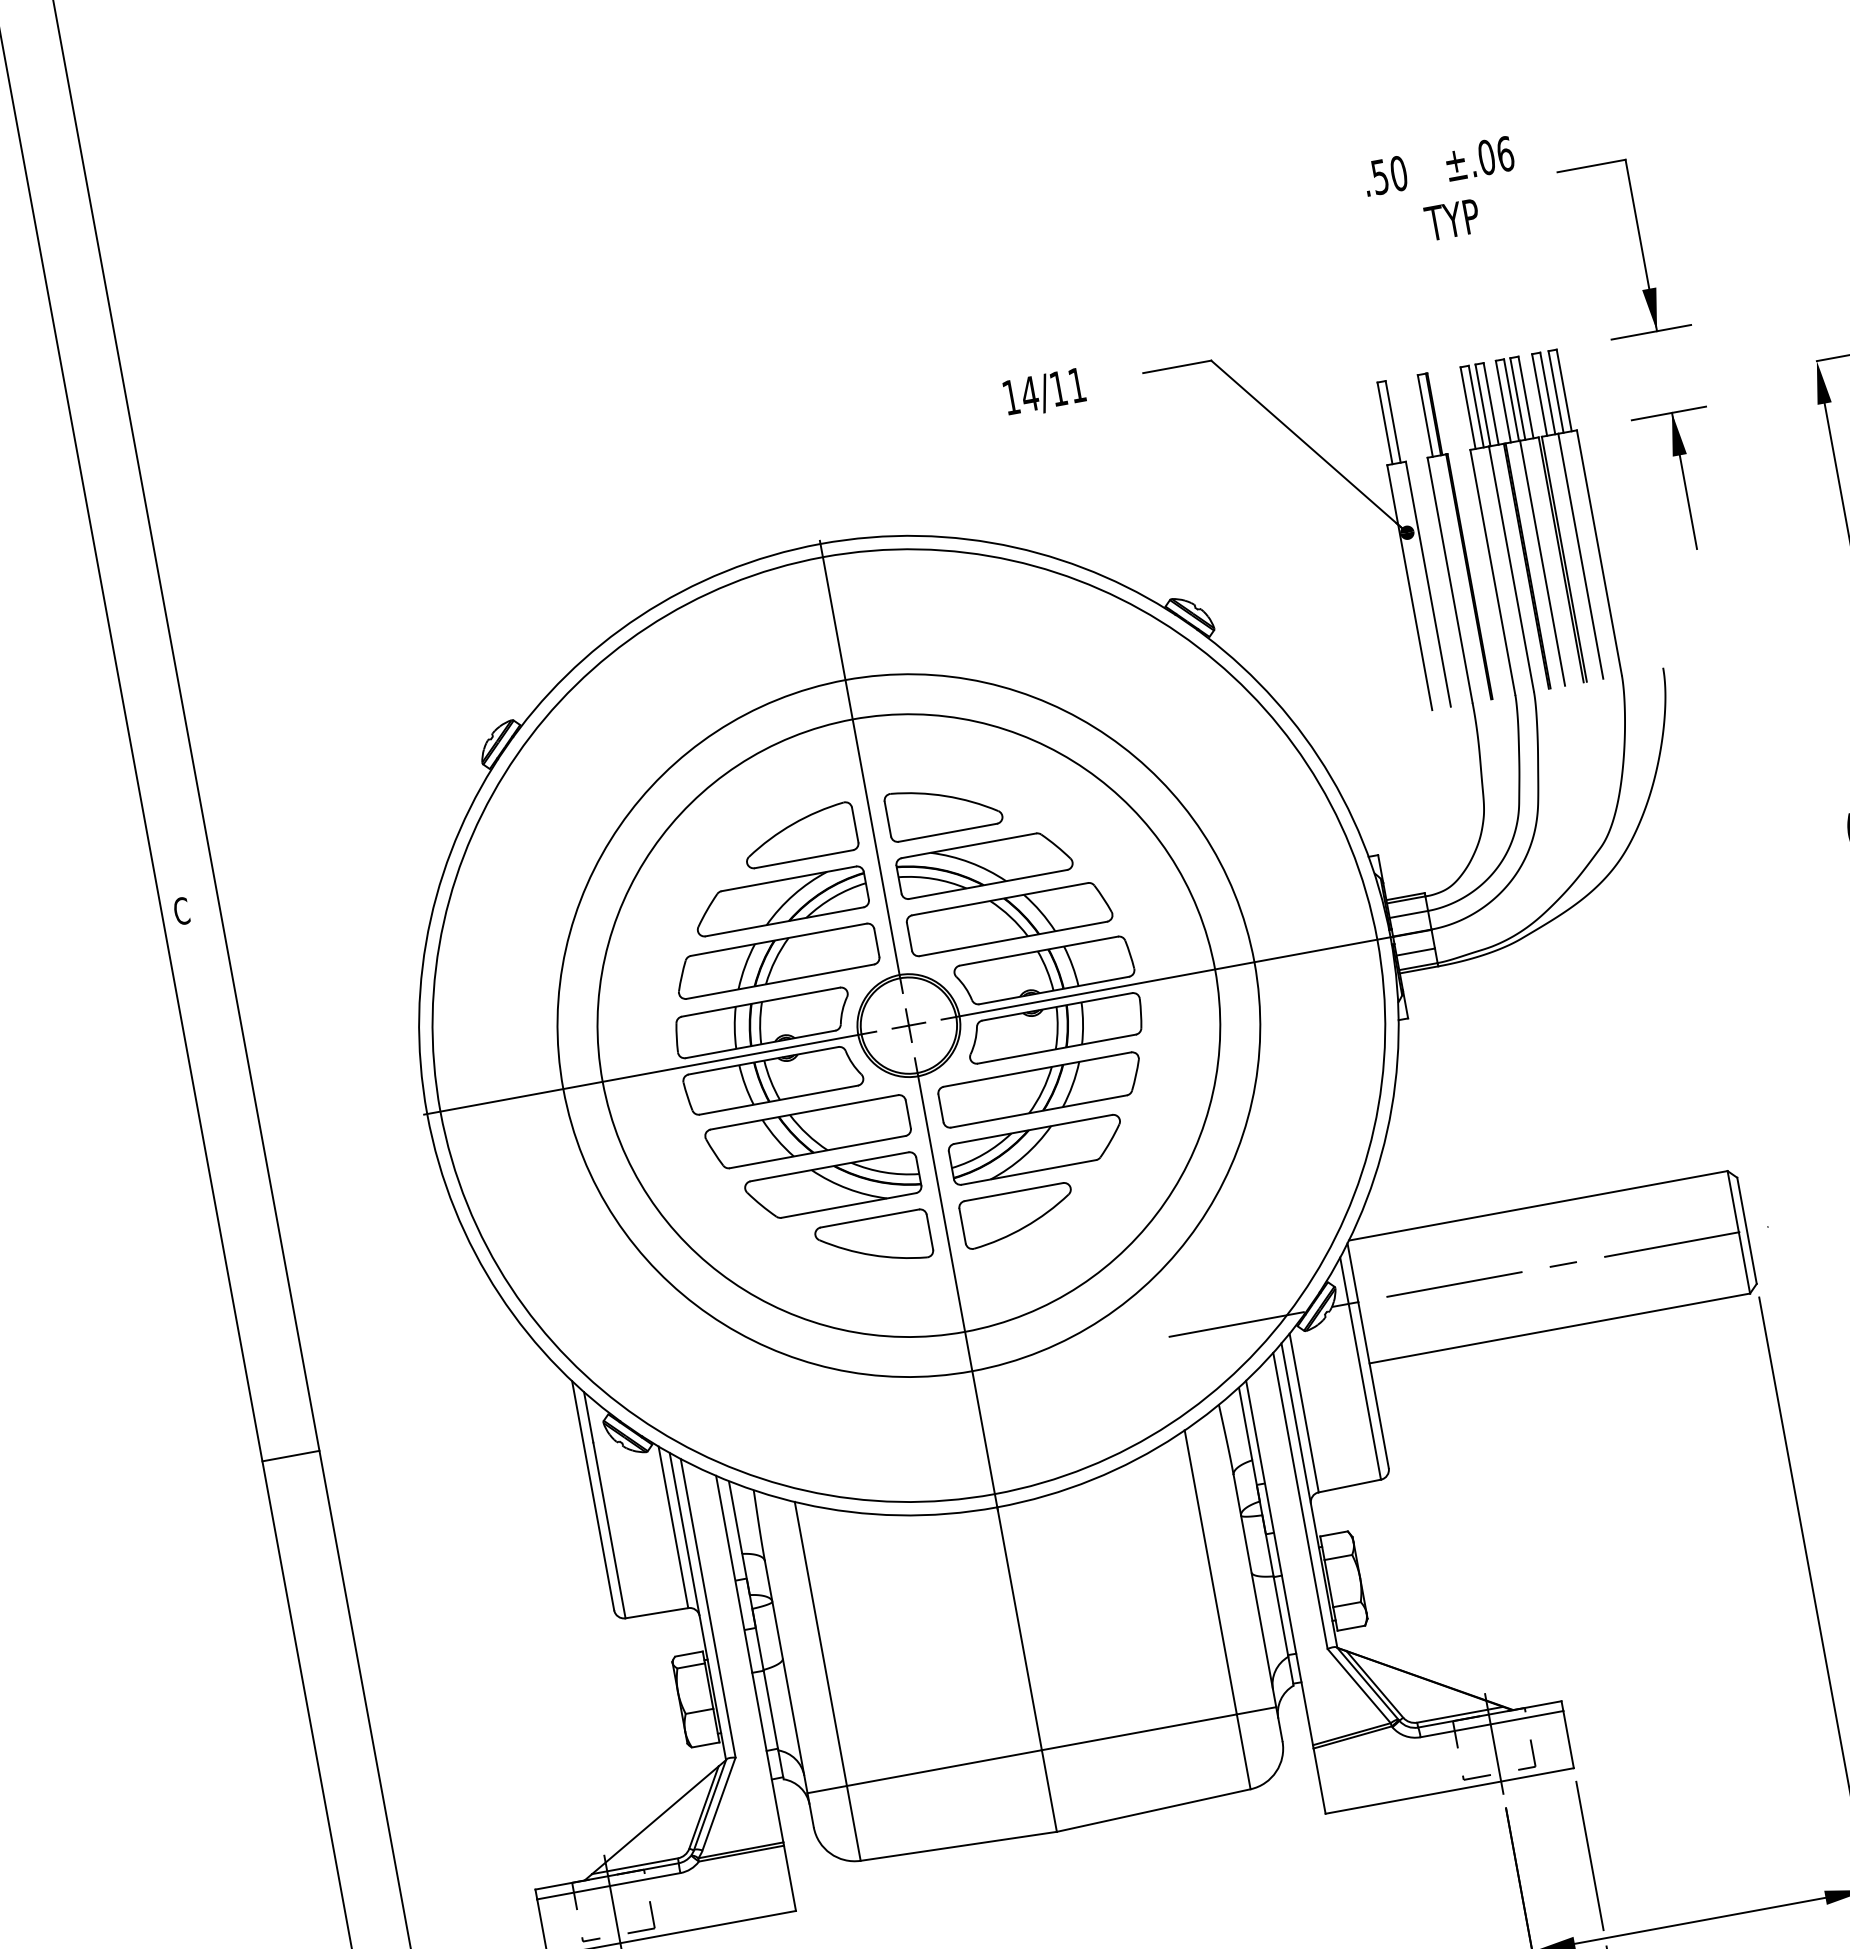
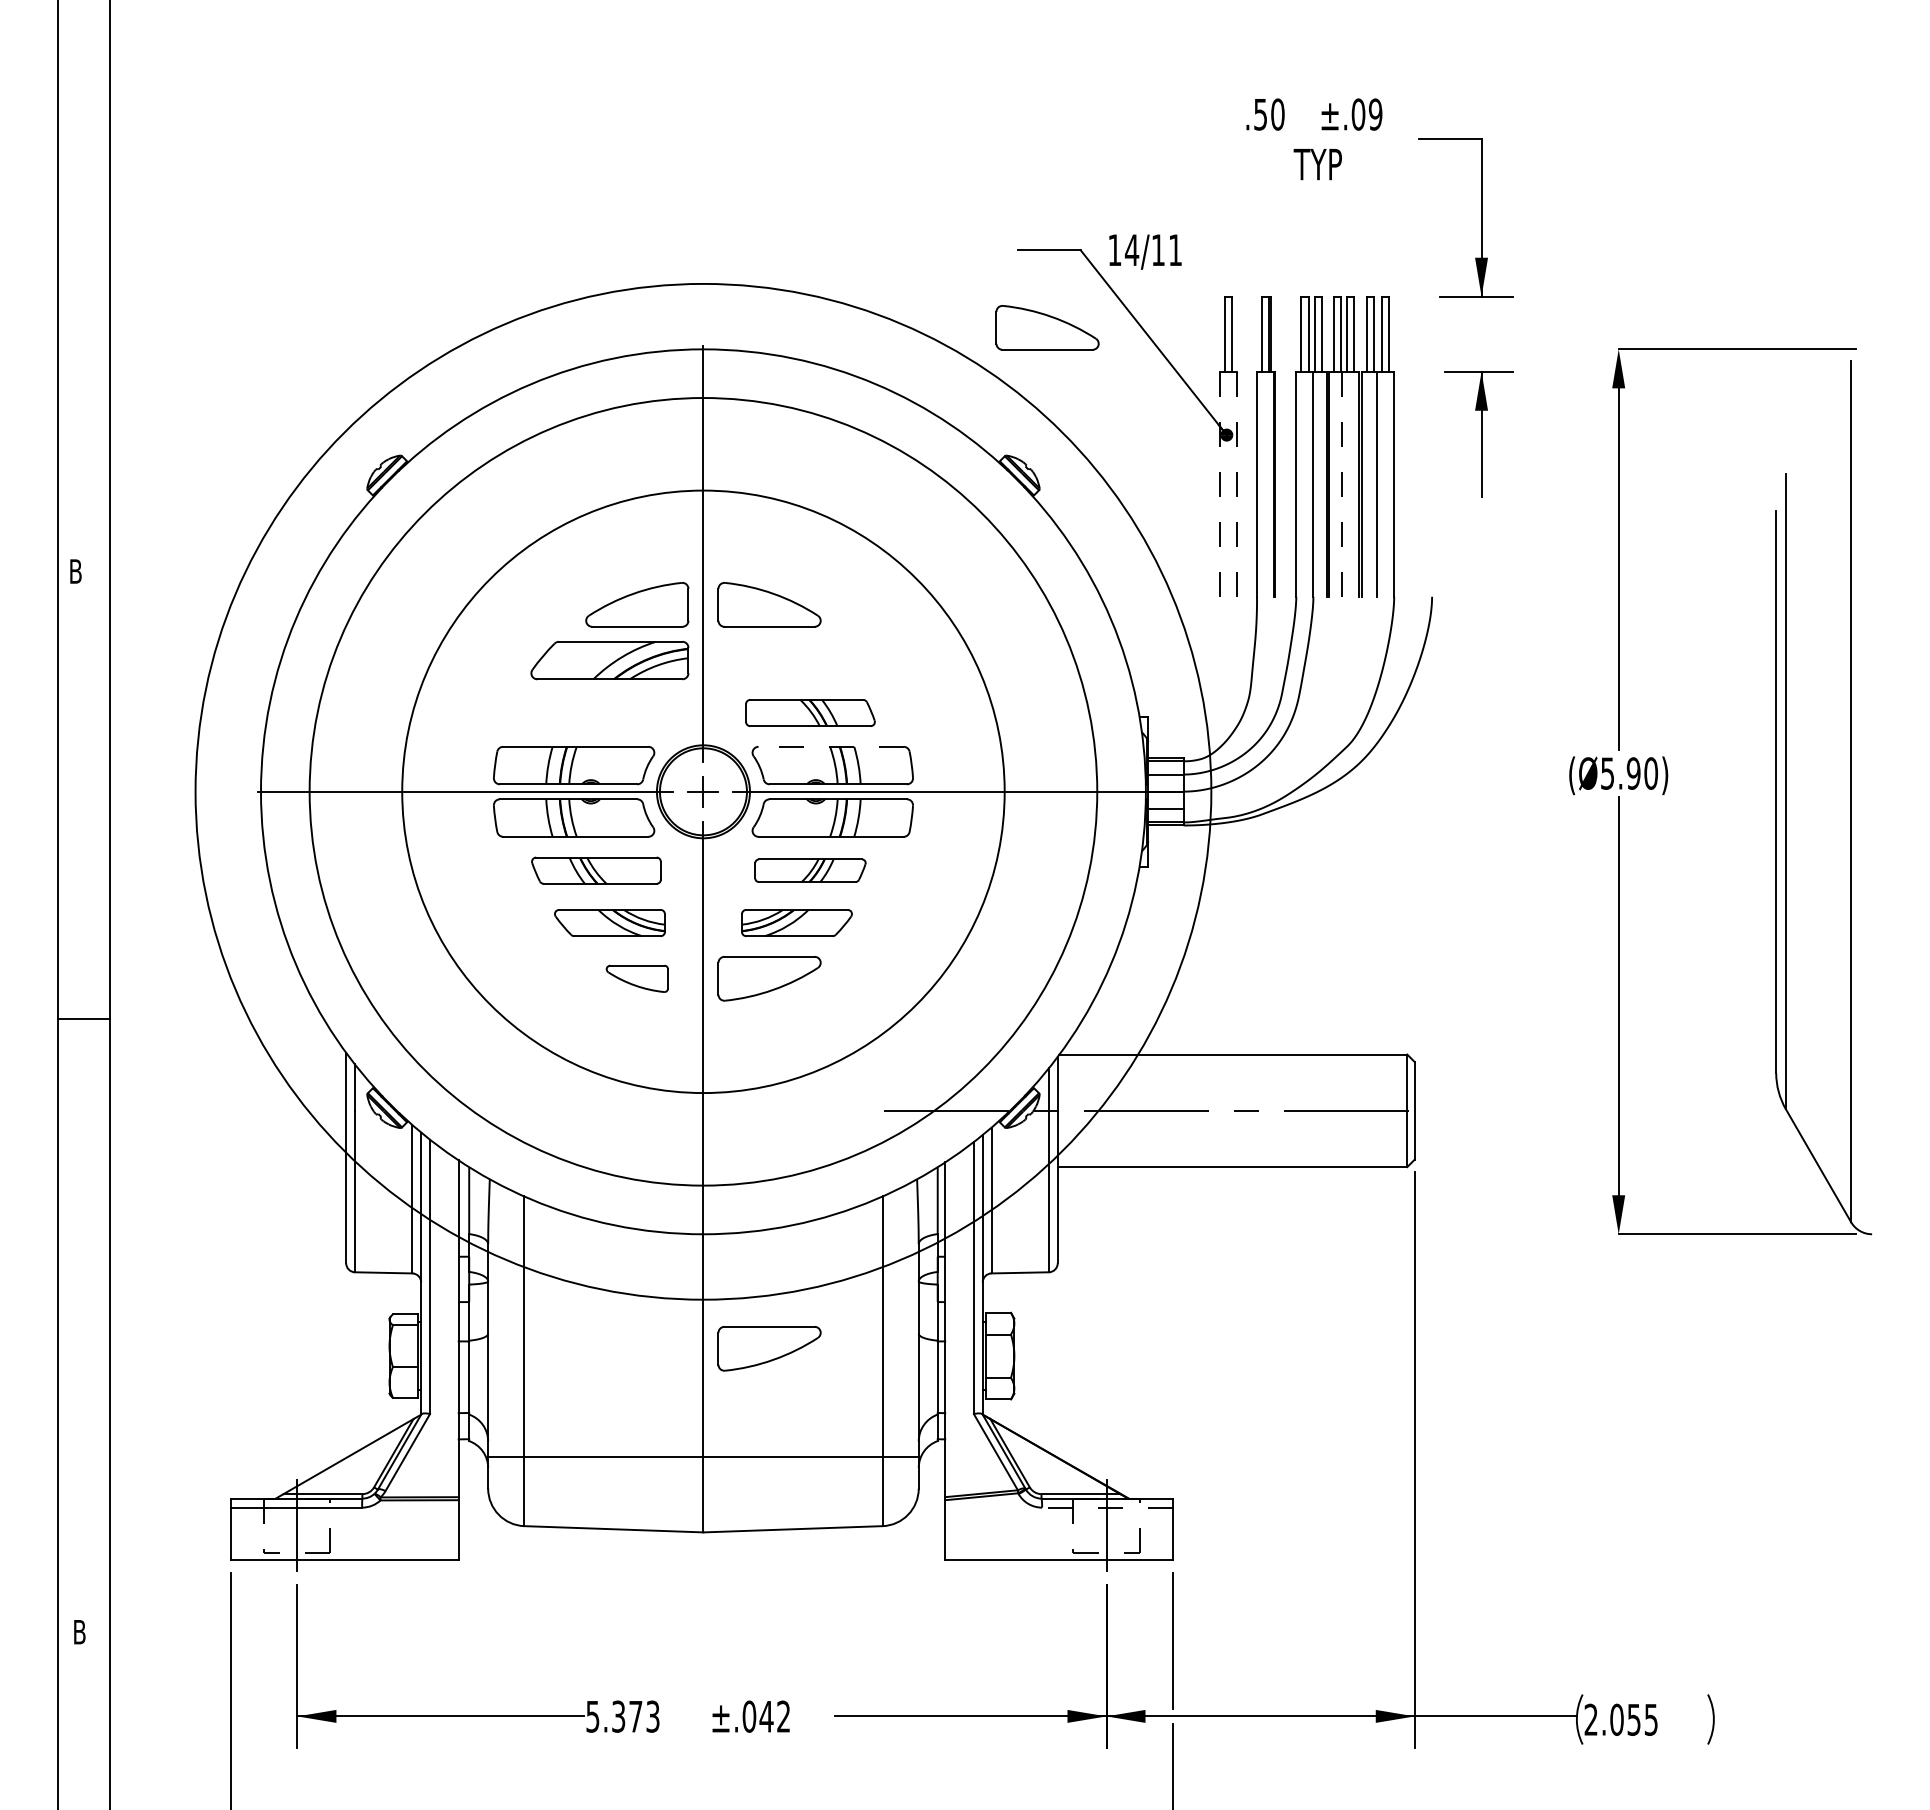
text: (1505, 154) -> (1375, 114), ±.06 -> ±.09
text: (1044, 392) -> (1145, 251), moved
part: (1190, 451) -> (1047, 327), added
line: (1542, 563) -> (1341, 484), solid -> dashed
line: (1428, 584) -> (1237, 484), solid -> dashed
line: (1409, 587) -> (1219, 484), solid -> dashed
part: (983, 864) -> (796, 660), removed
text: (181, 911) -> (75, 571), C -> B
part: (1009, 917) -> (810, 712), size x0.7
line: (1039, 950) -> (831, 746), solid -> dashed
part: (776, 960) -> (596, 712), removed
circle: (908, 1025) -> (703, 791), size x0.7
circle: (908, 1025) -> (703, 791), size x1.4
circle: (908, 1025) -> (703, 791), size x1.6
part: (1041, 1089) -> (810, 870), size x0.6
part: (808, 1132) -> (596, 870), size x0.7
part: (1036, 1149) -> (796, 922), size x0.7
part: (832, 1186) -> (609, 922), size x0.7
part: (874, 1242) -> (637, 978), size x0.6
line: (290, 1456) -> (83, 1018), moved
part: (1092, 1618) -> (769, 1348), added
line: (1491, 1724) -> (1107, 1507), solid -> dashed

